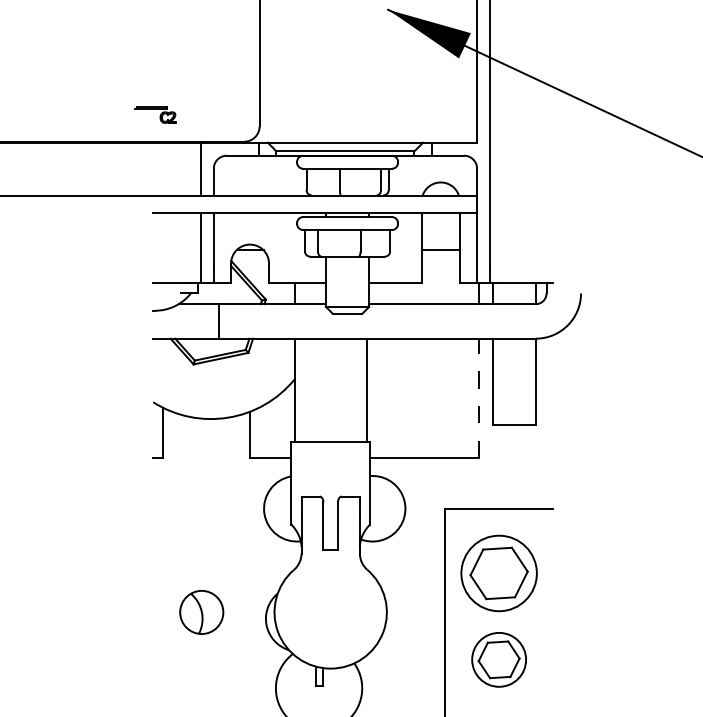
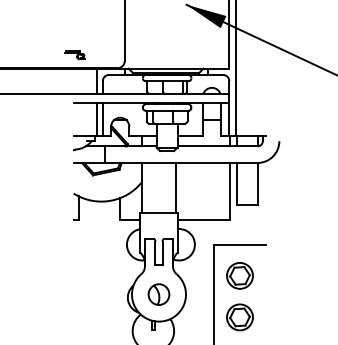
line: (479, 398) -> (230, 191), dashed -> solid
part: (498, 572) -> (239, 275), size x0.71
part: (200, 612) -> (158, 294), moved

